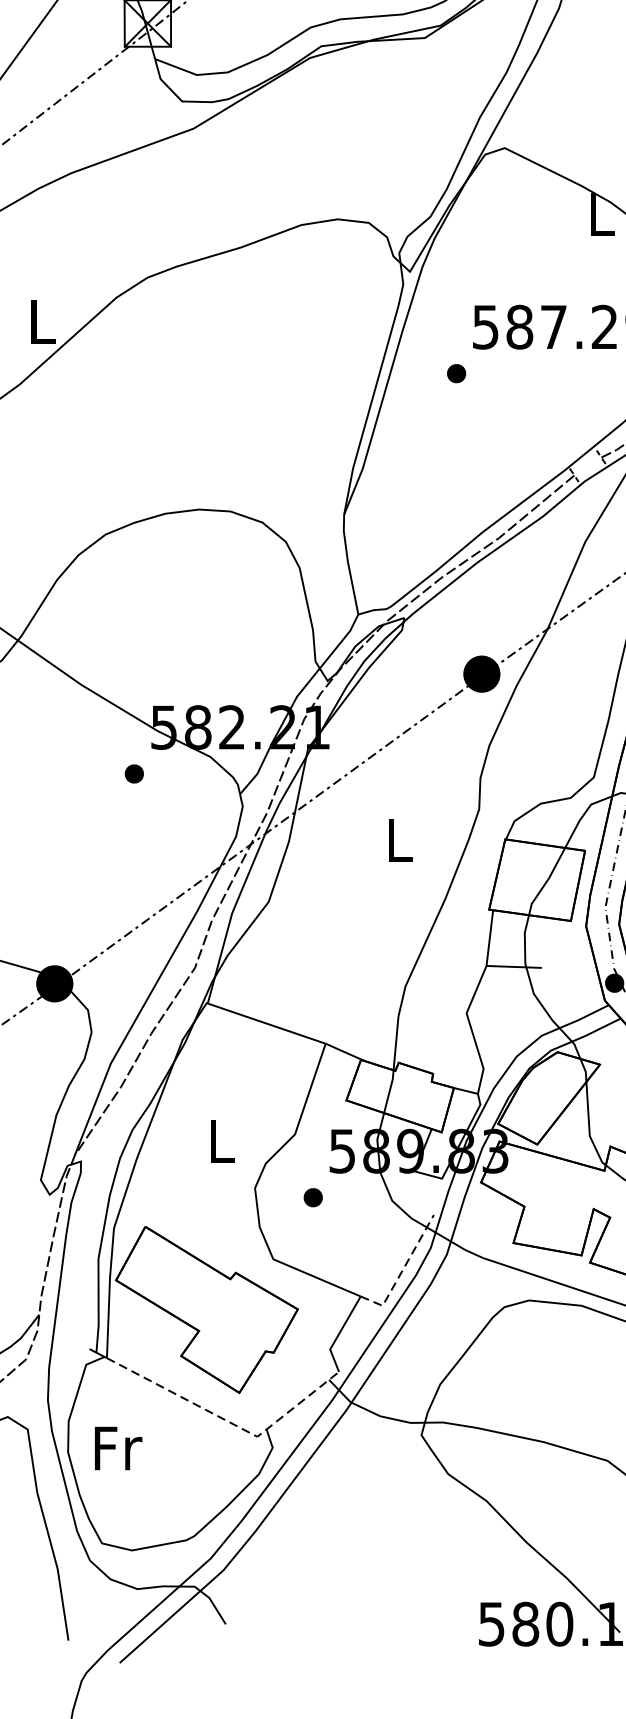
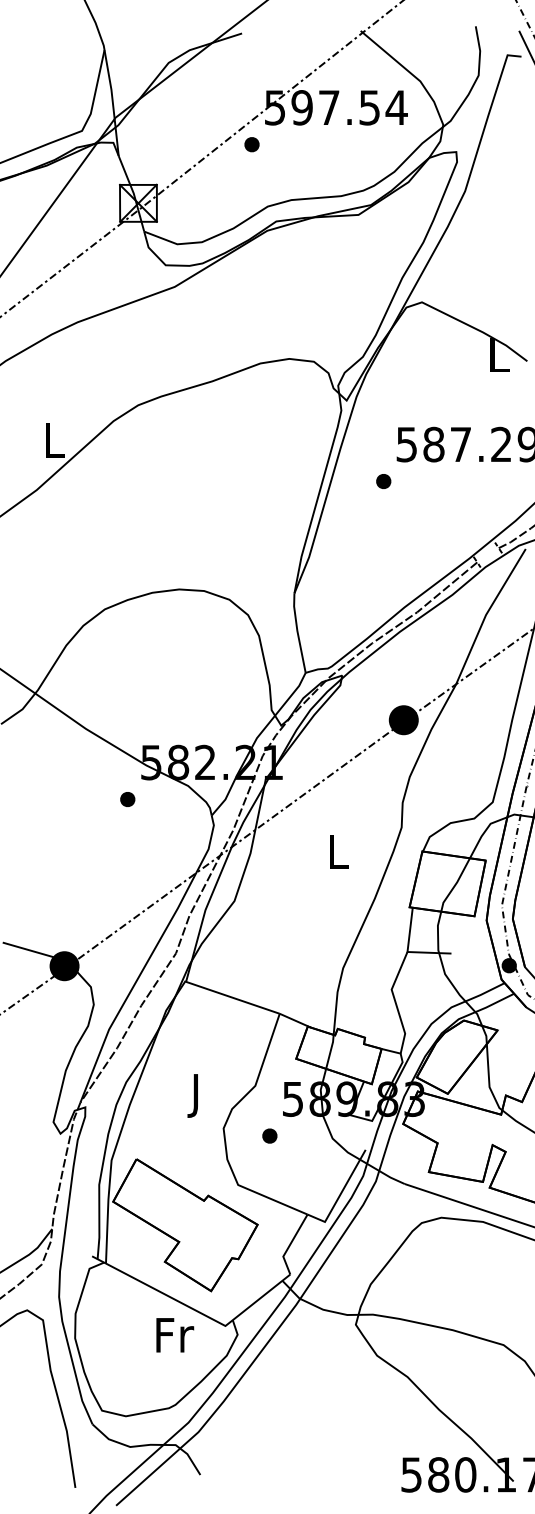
text: (222, 1146) -> (197, 1095), L -> J
line: (402, 1271) -> (340, 1194), dashed -> solid
line: (229, 1422) -> (203, 1314), dashed -> solid
text: (118, 1448) -> (175, 1335), moved

